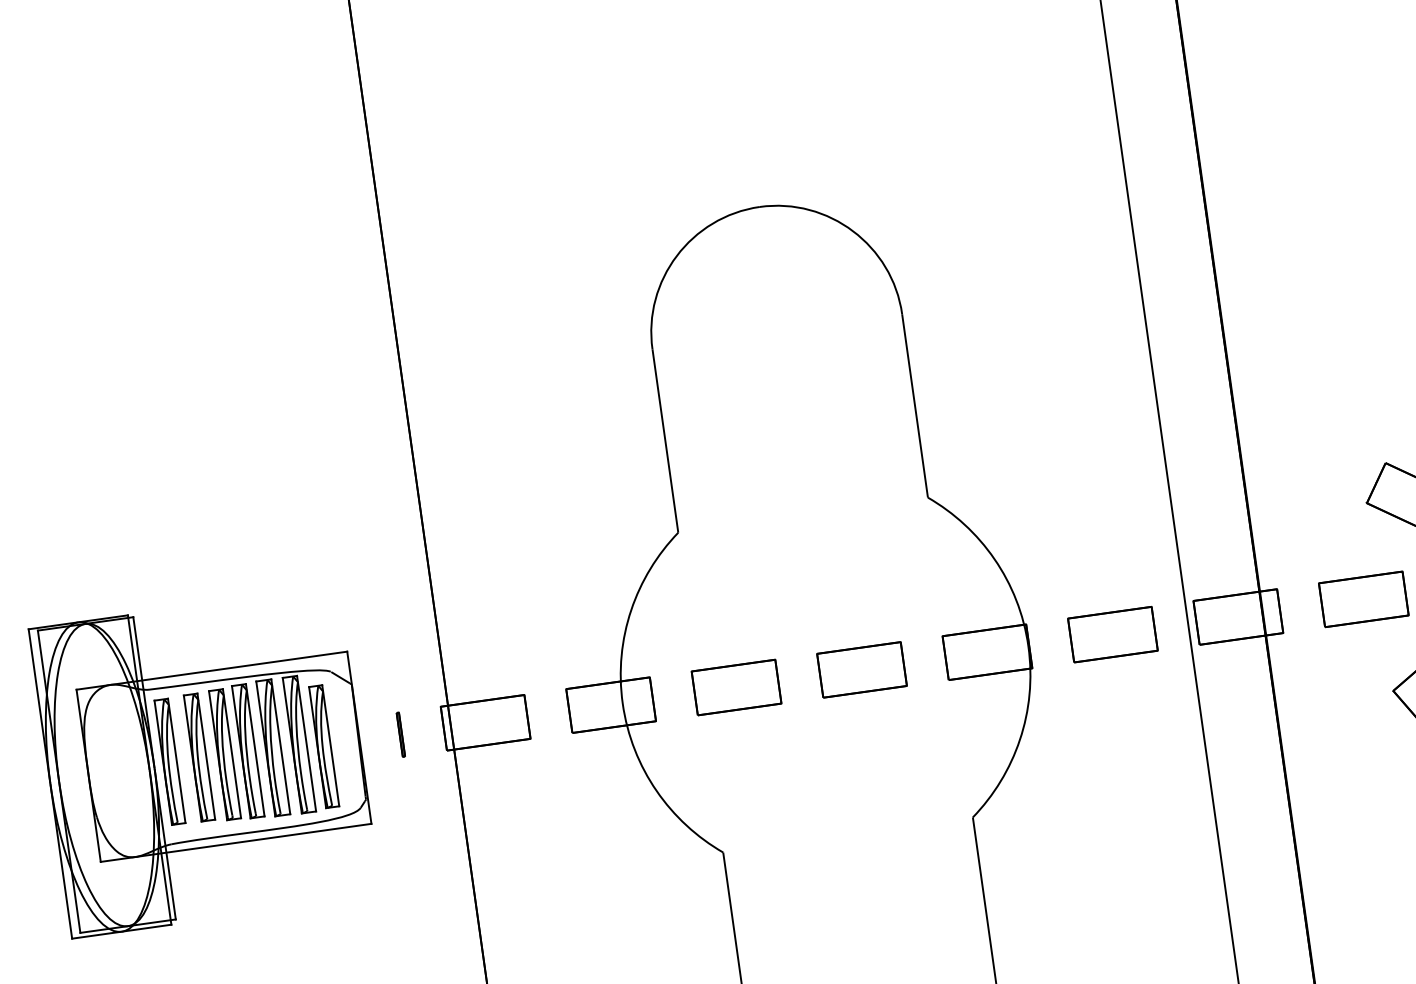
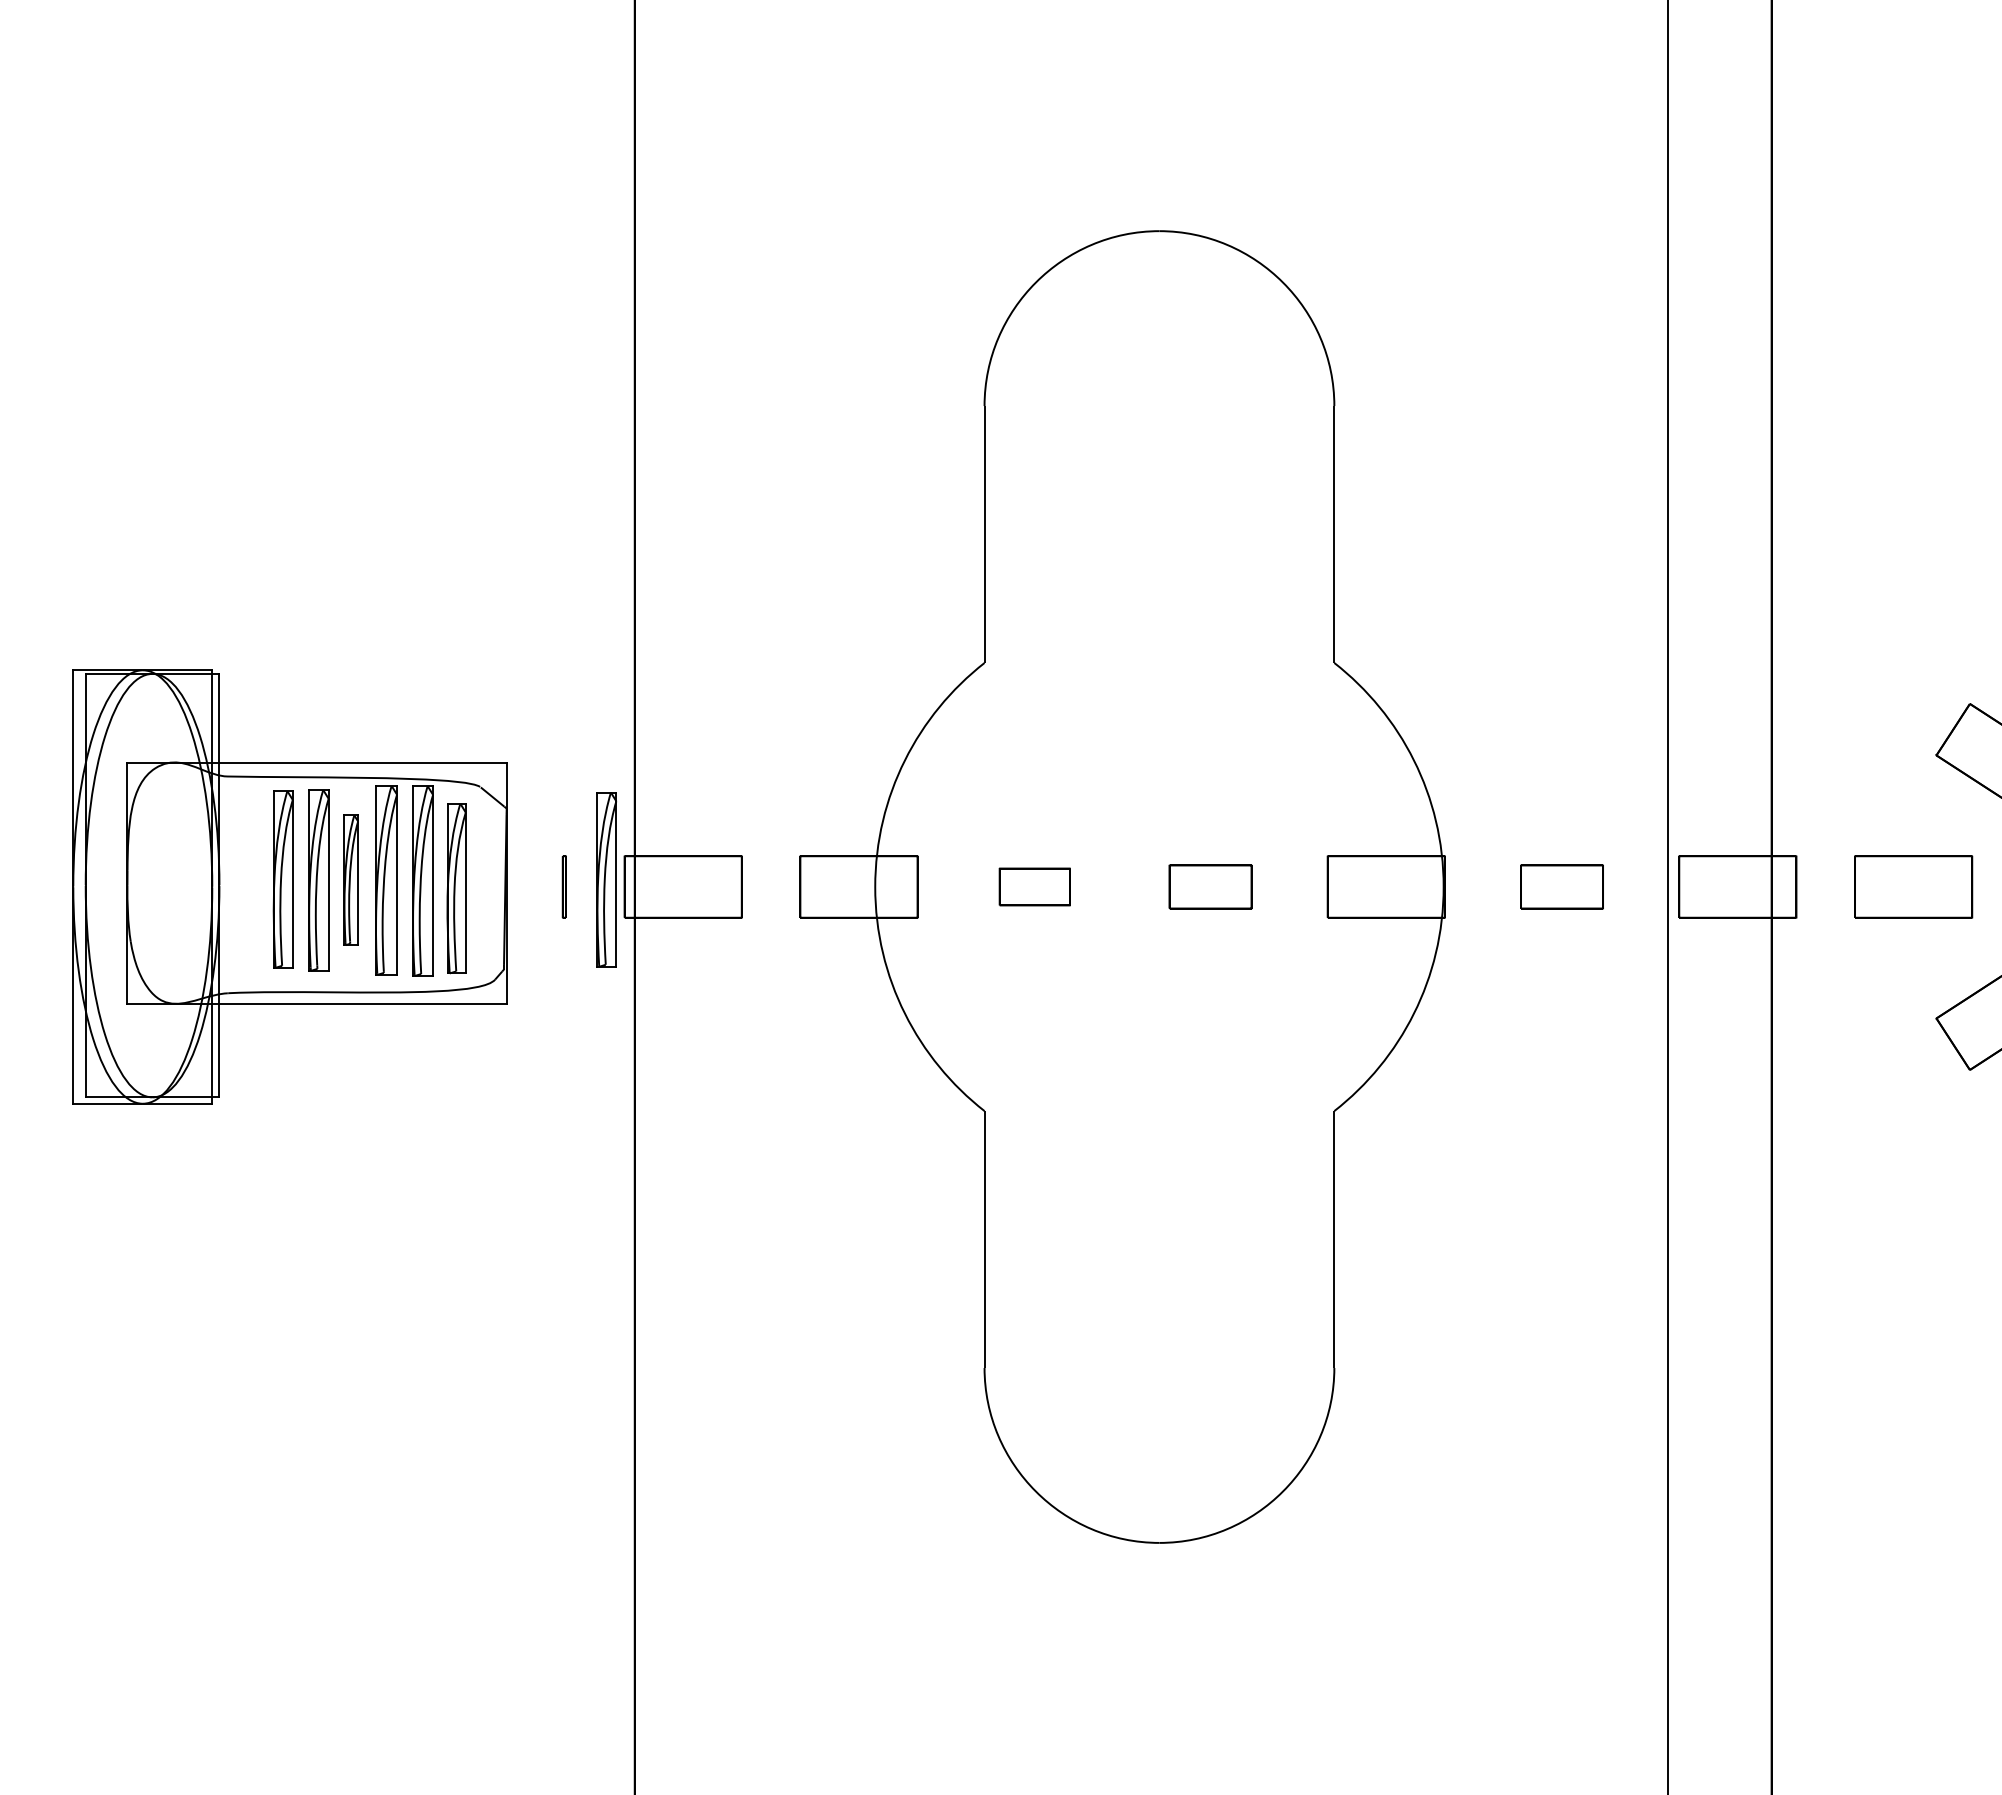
part: (1112, 634) -> (1561, 886), size x0.7
part: (861, 669) -> (1210, 886), size x0.7
part: (736, 687) -> (1034, 886), size x0.6
part: (247, 751) -> (350, 880), size x0.7
part: (169, 761) -> (606, 879), moved

